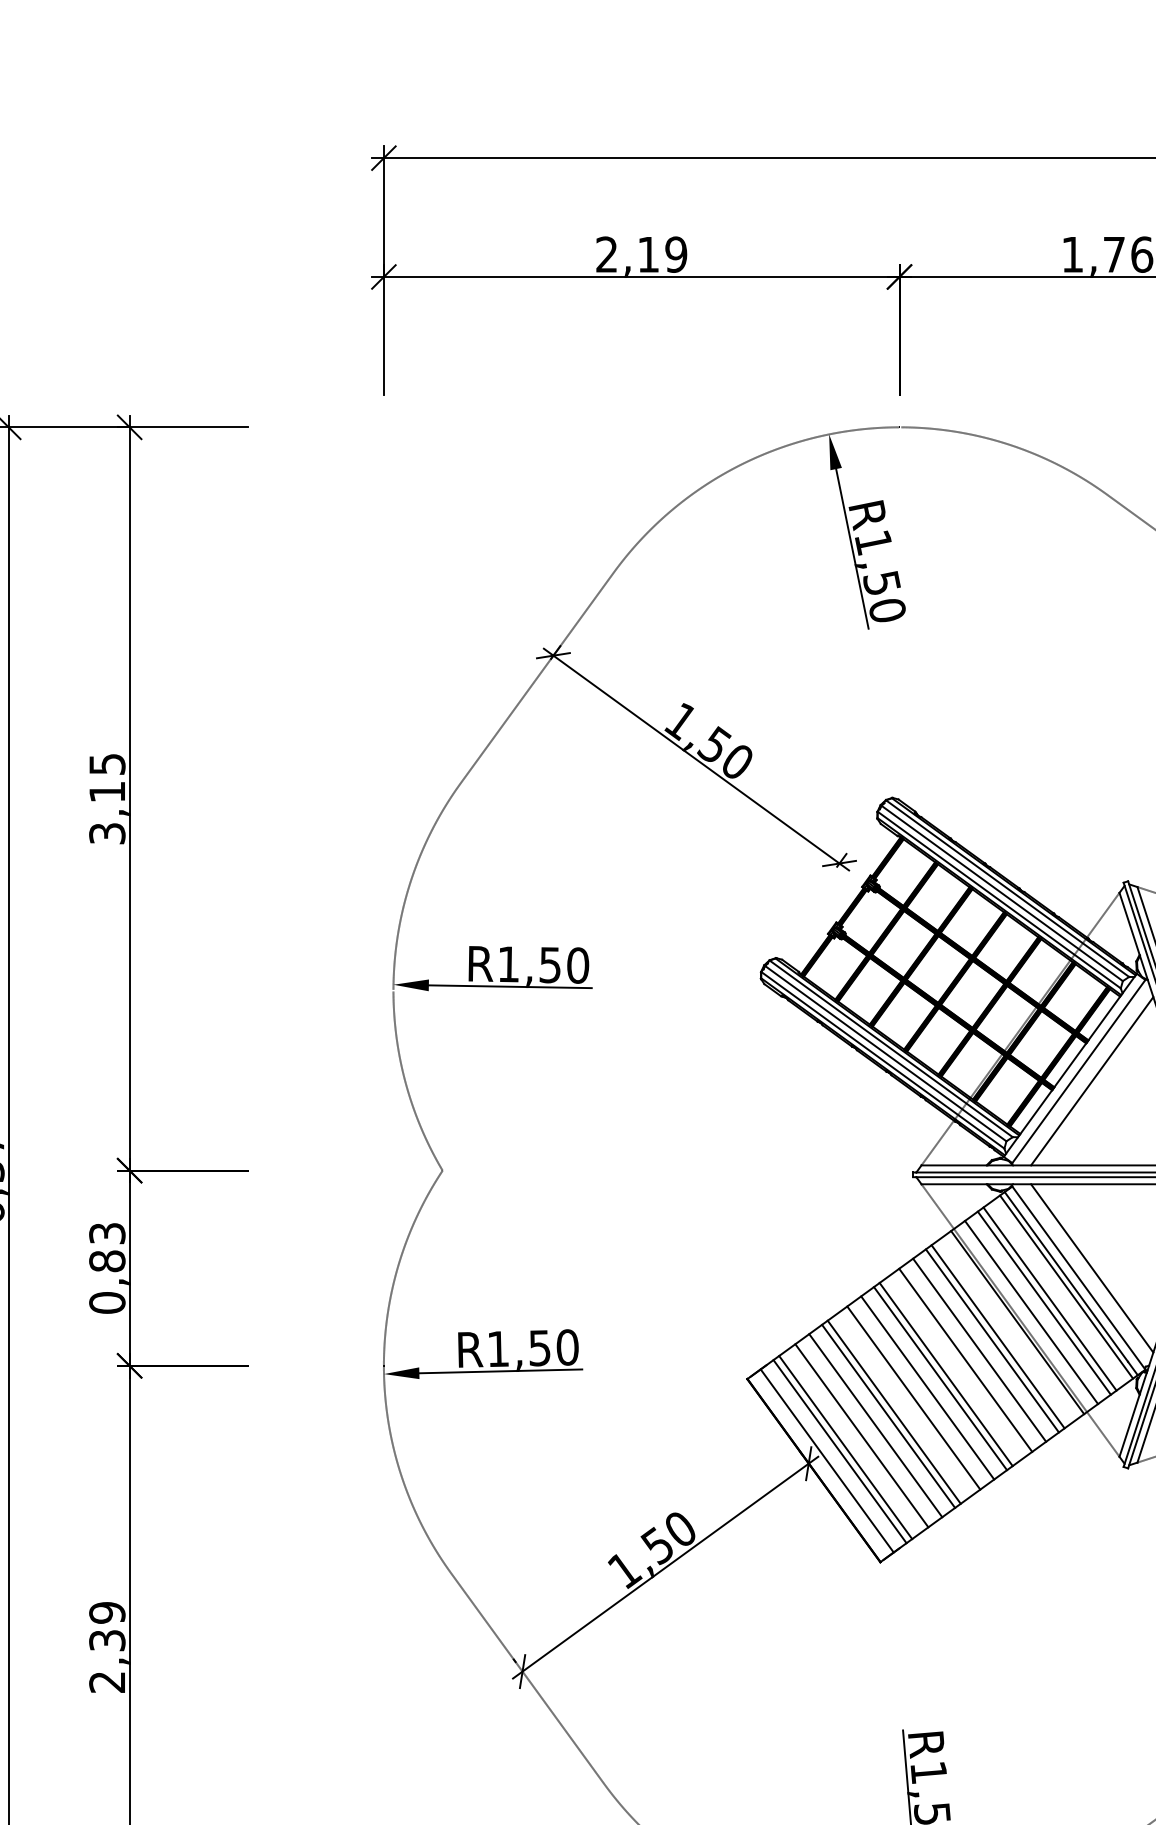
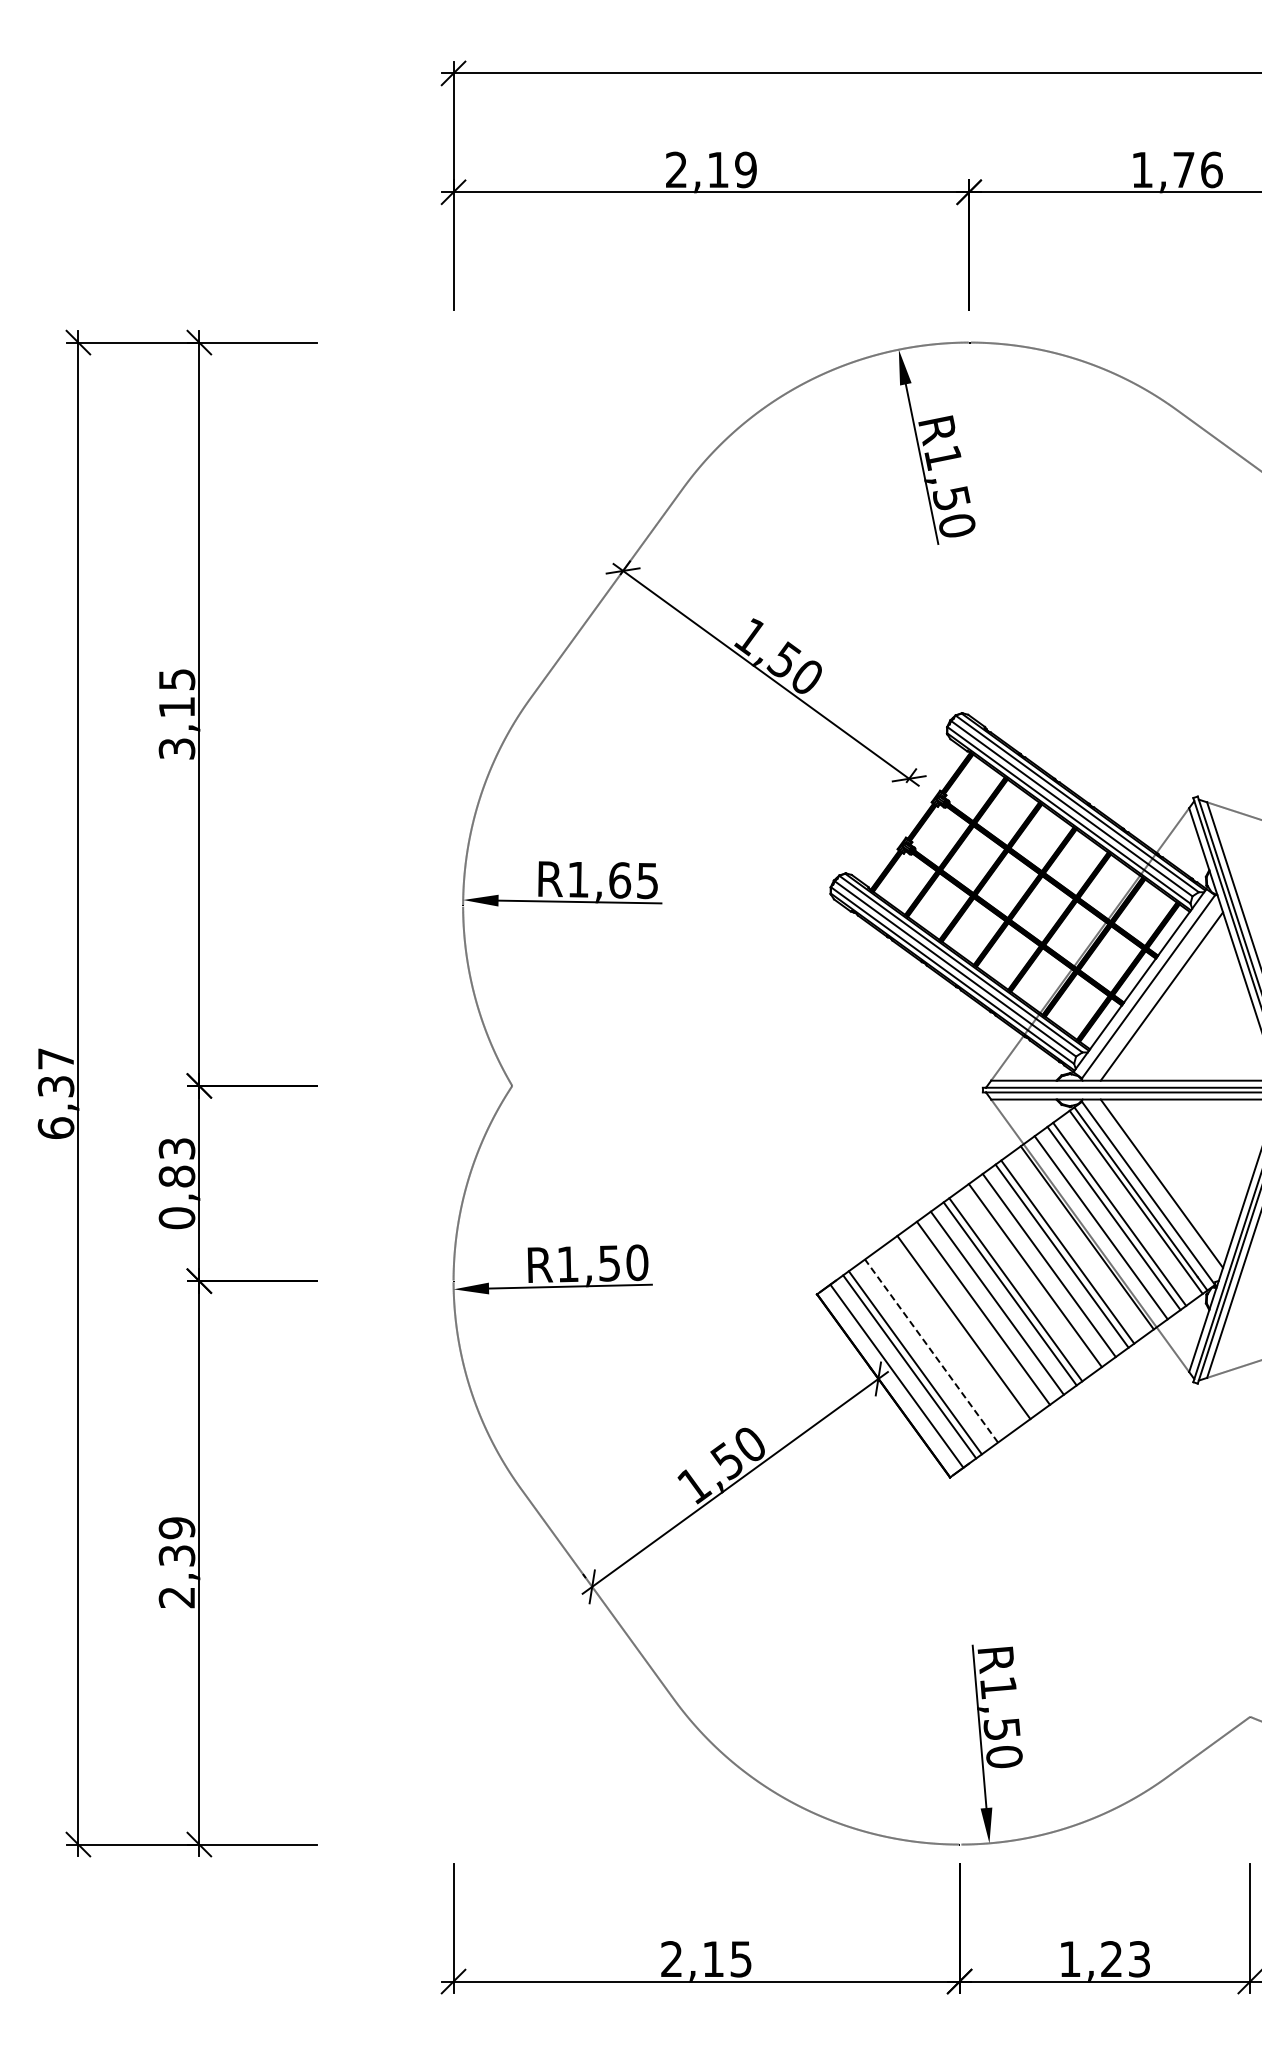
text: (563, 965) -> (633, 880), R1,50 -> R1,65
line: (887, 1416) -> (957, 1331), removed
line: (874, 1425) -> (944, 1340), removed
line: (861, 1435) -> (931, 1350), solid -> dashed

